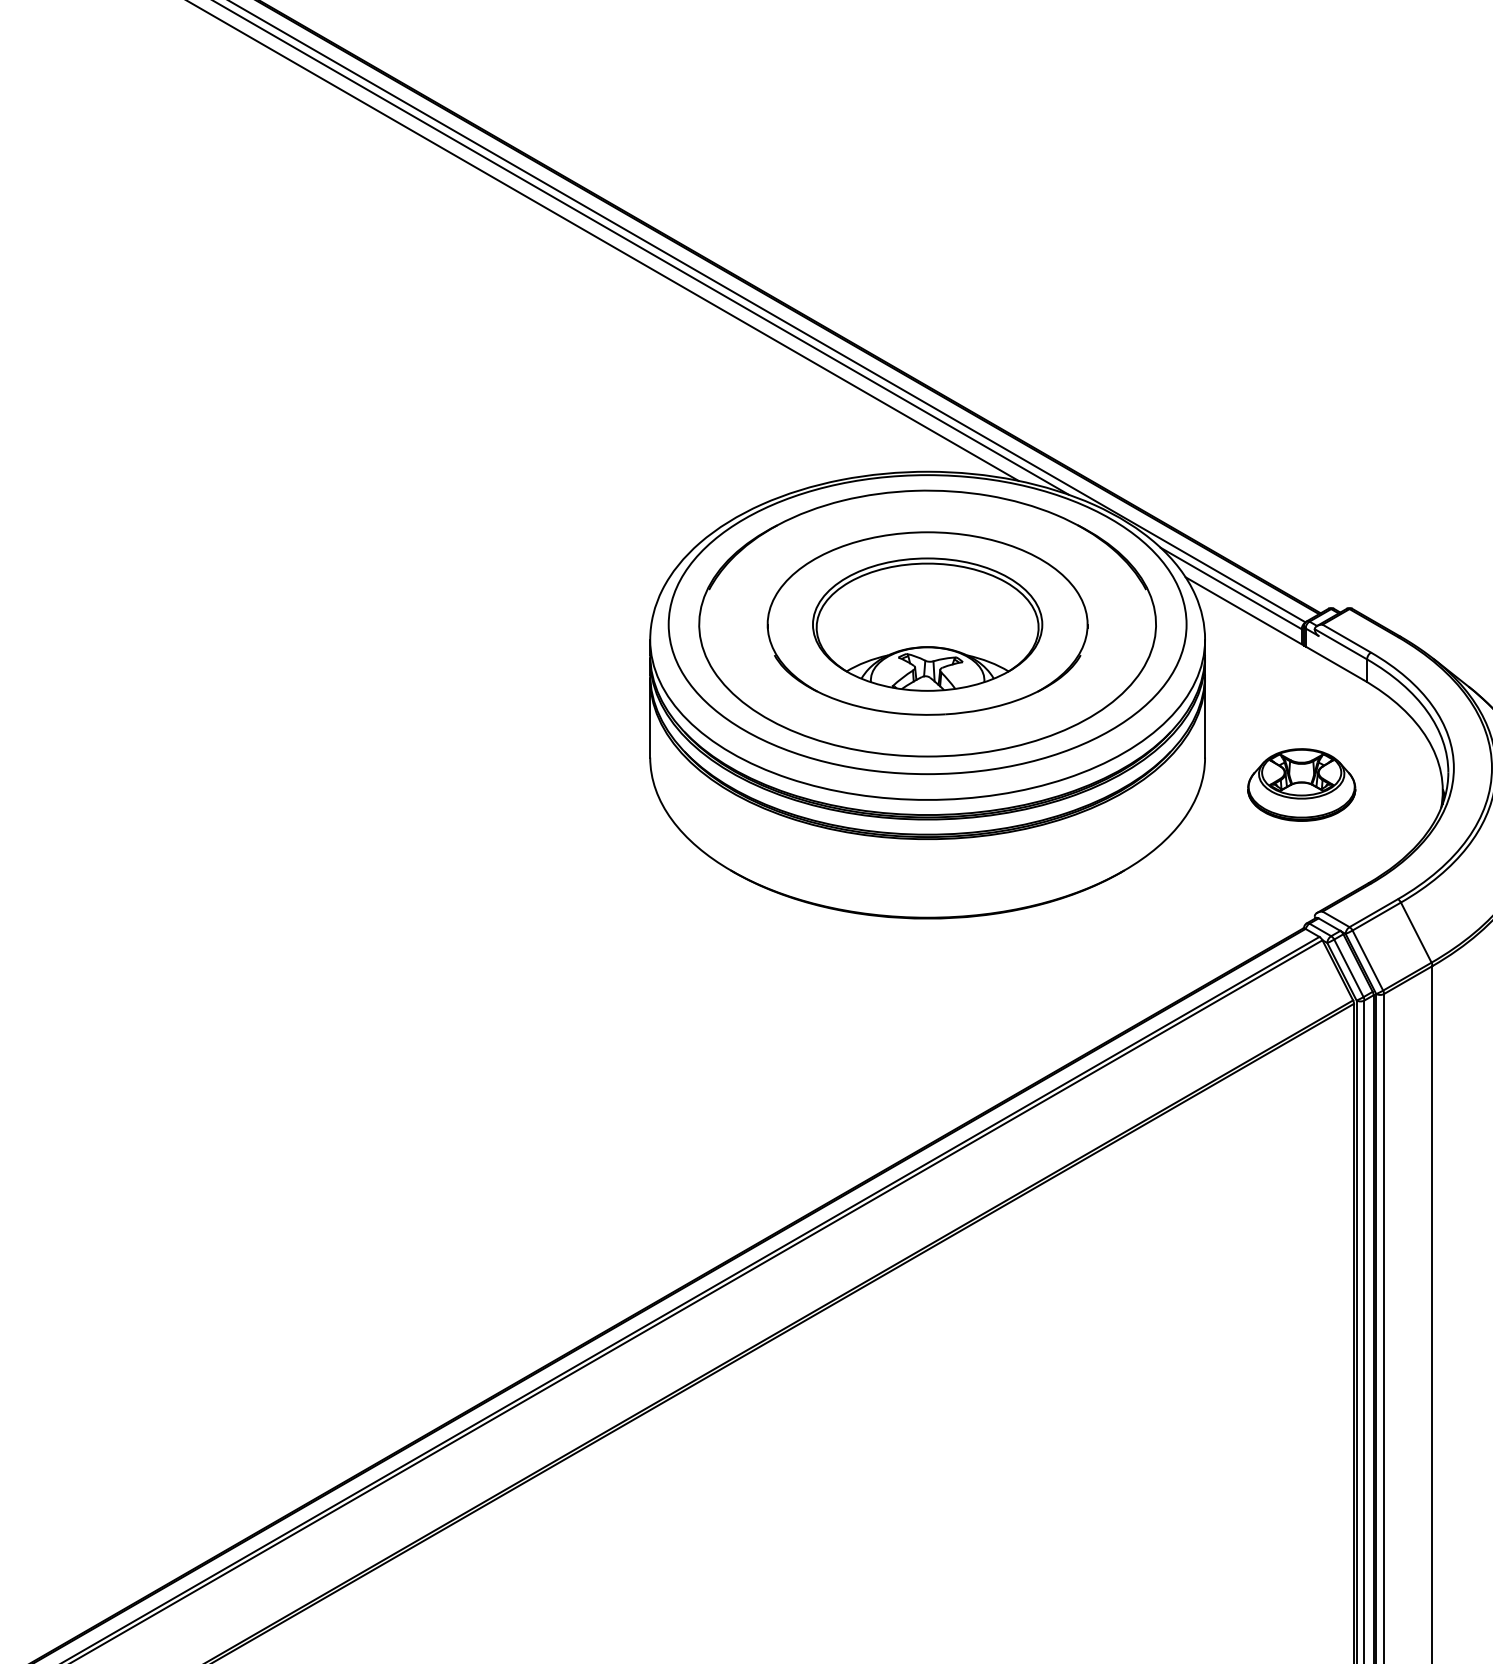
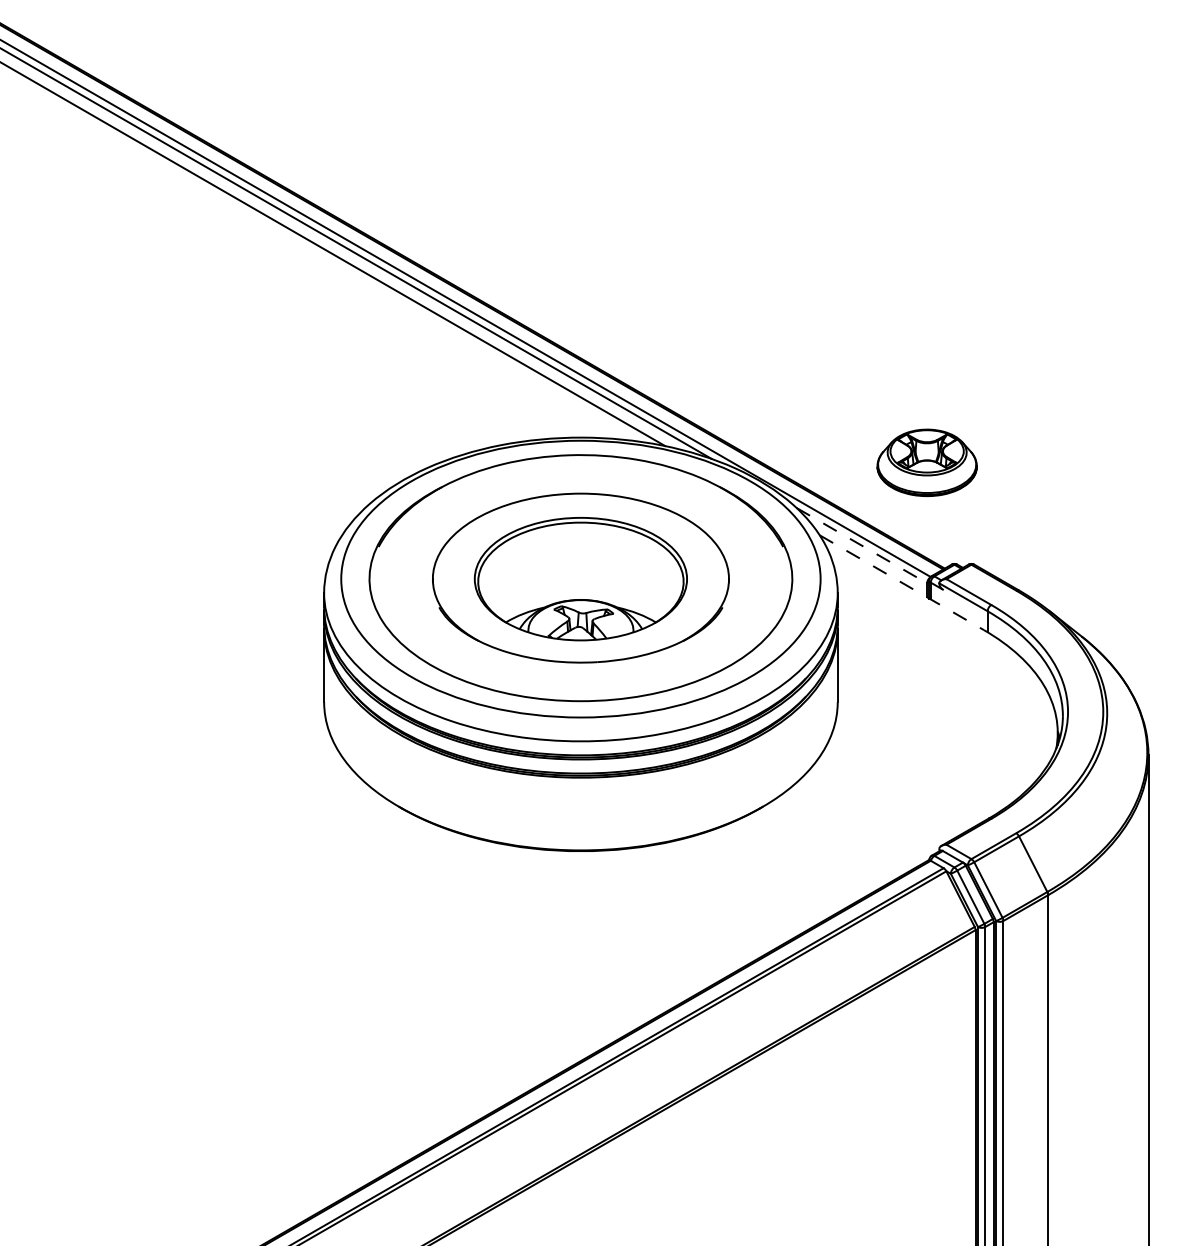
line: (1231, 588) -> (862, 545), solid -> dashed
line: (1274, 628) -> (901, 582), solid -> dashed
part: (1301, 784) -> (926, 462), moved

